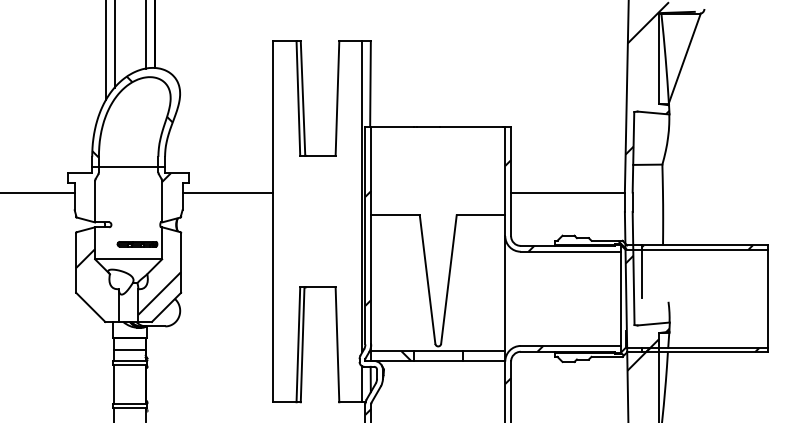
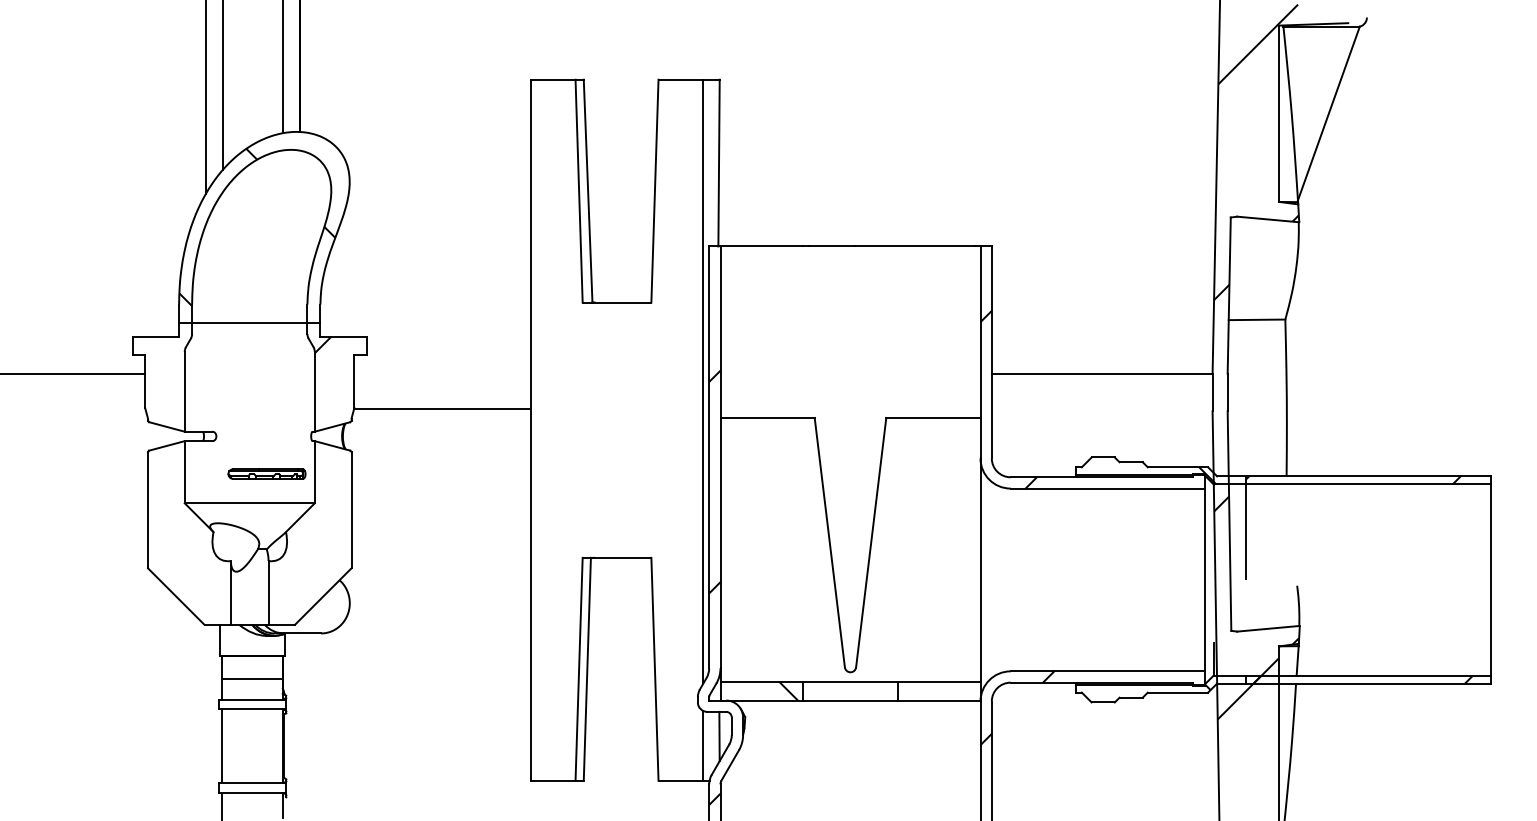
line: (227, 192) -> (441, 408), moved
hatch: (85, 258) -> (166, 501), removed
hatch: (159, 293) -> (309, 569), removed

